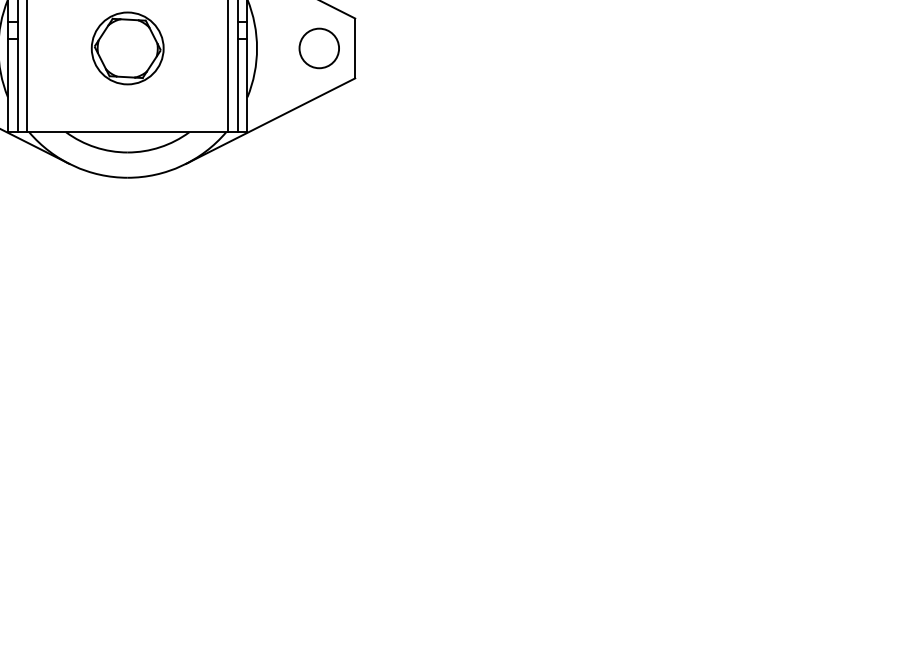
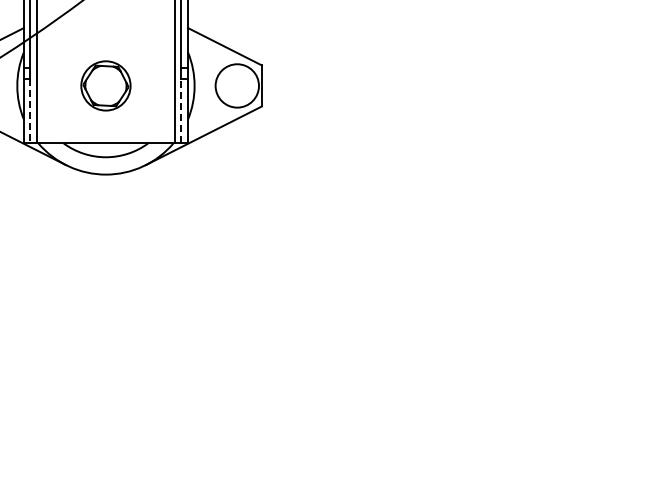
circle: (318, 47) -> (236, 85), size x1.6
line: (237, 84) -> (181, 110), solid -> dashed
line: (17, 85) -> (30, 111), solid -> dashed

